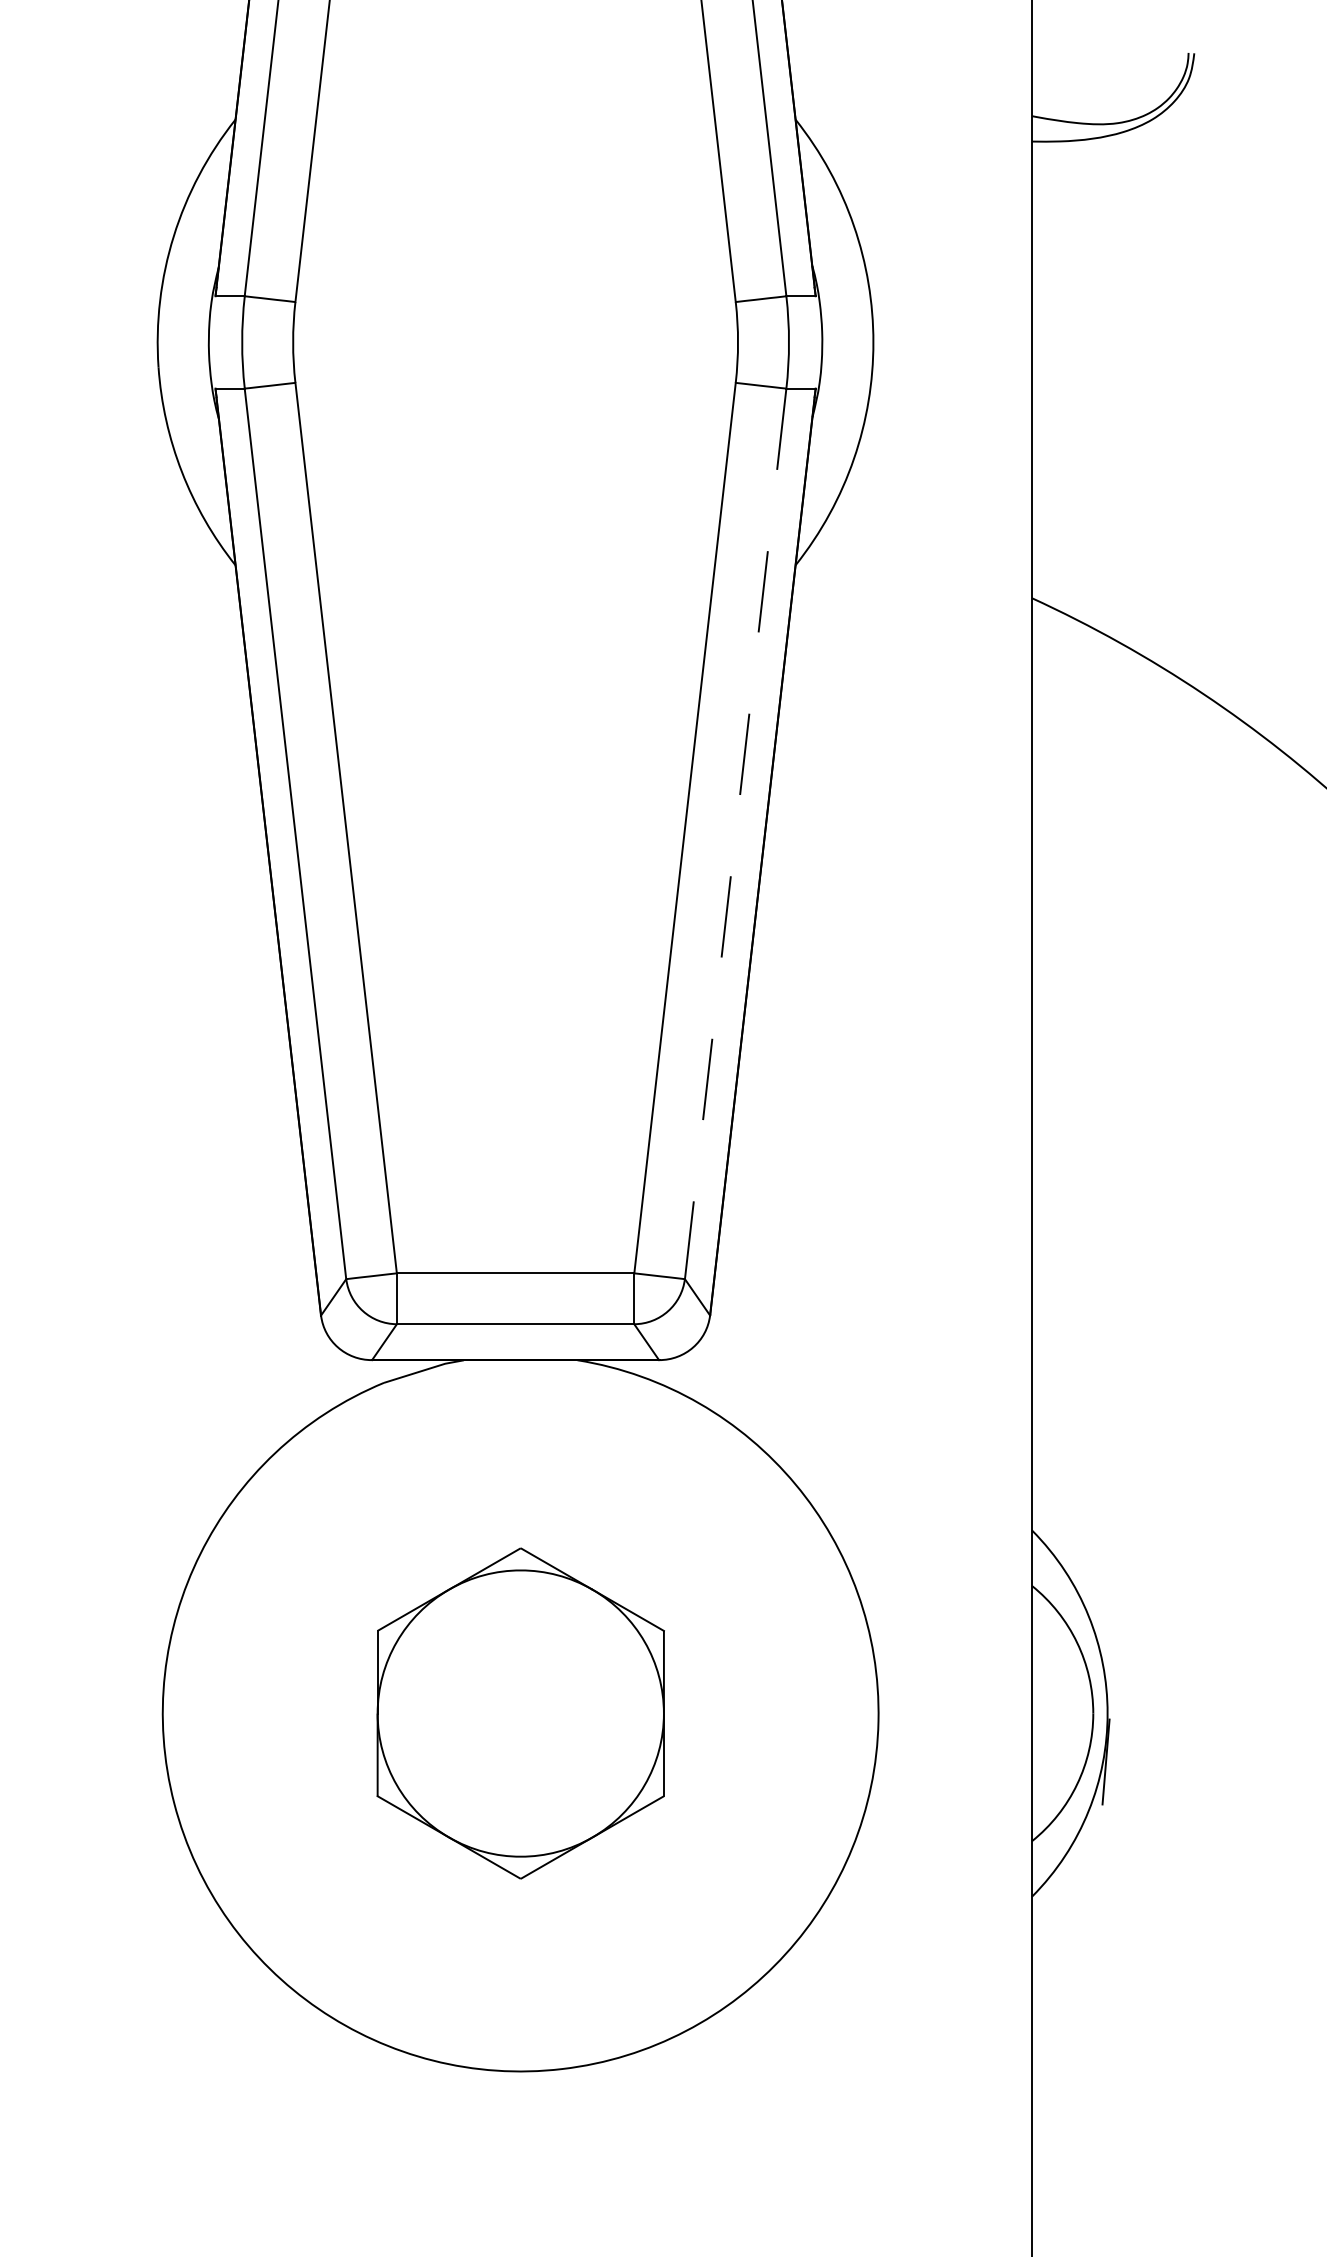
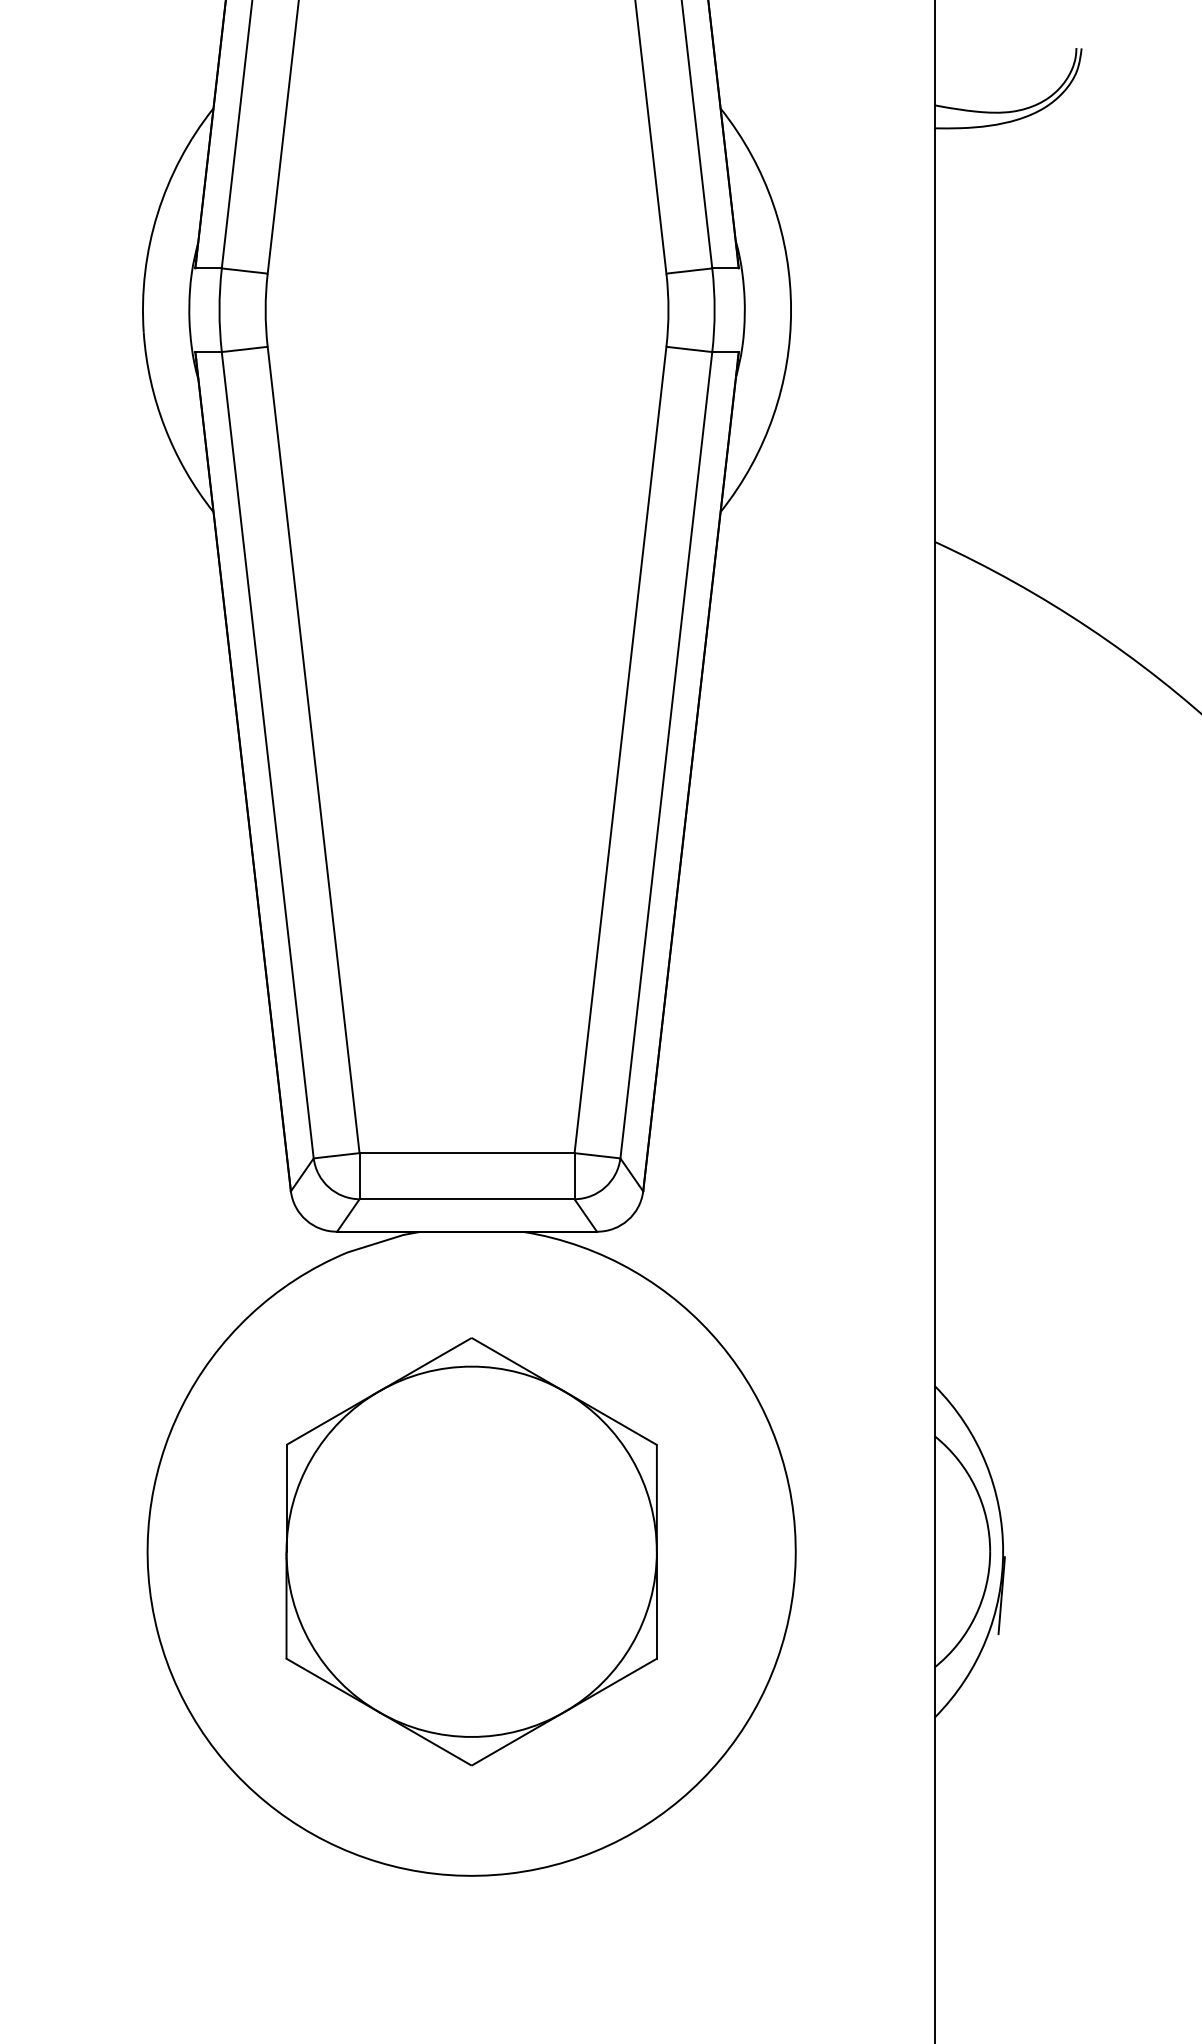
line: (735, 834) -> (666, 755), dashed -> solid
part: (520, 1713) -> (471, 1551), size x1.43

